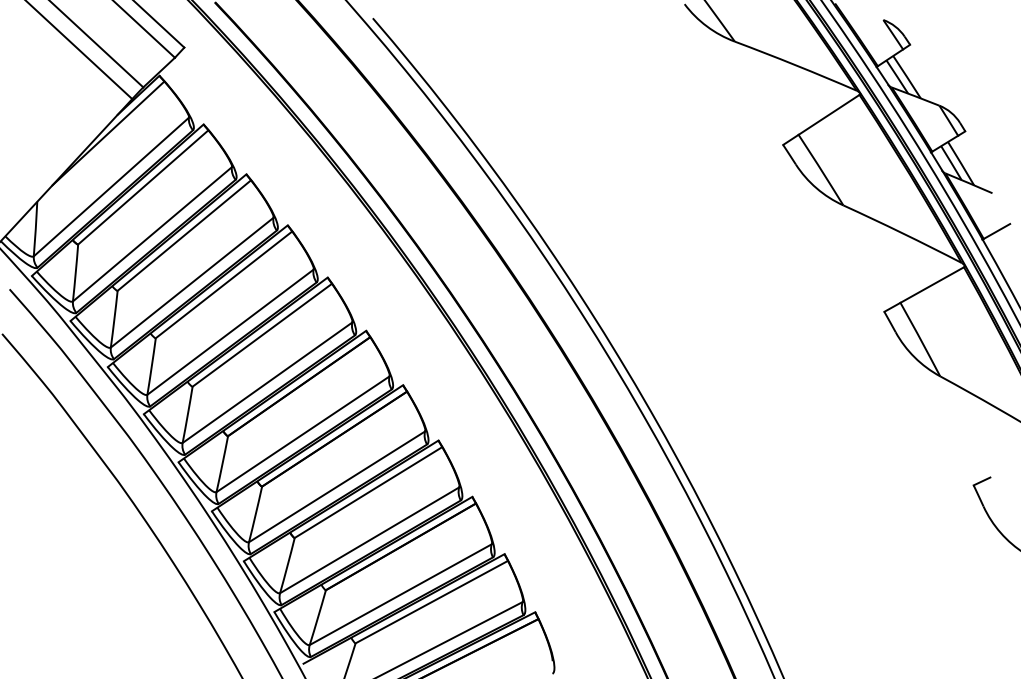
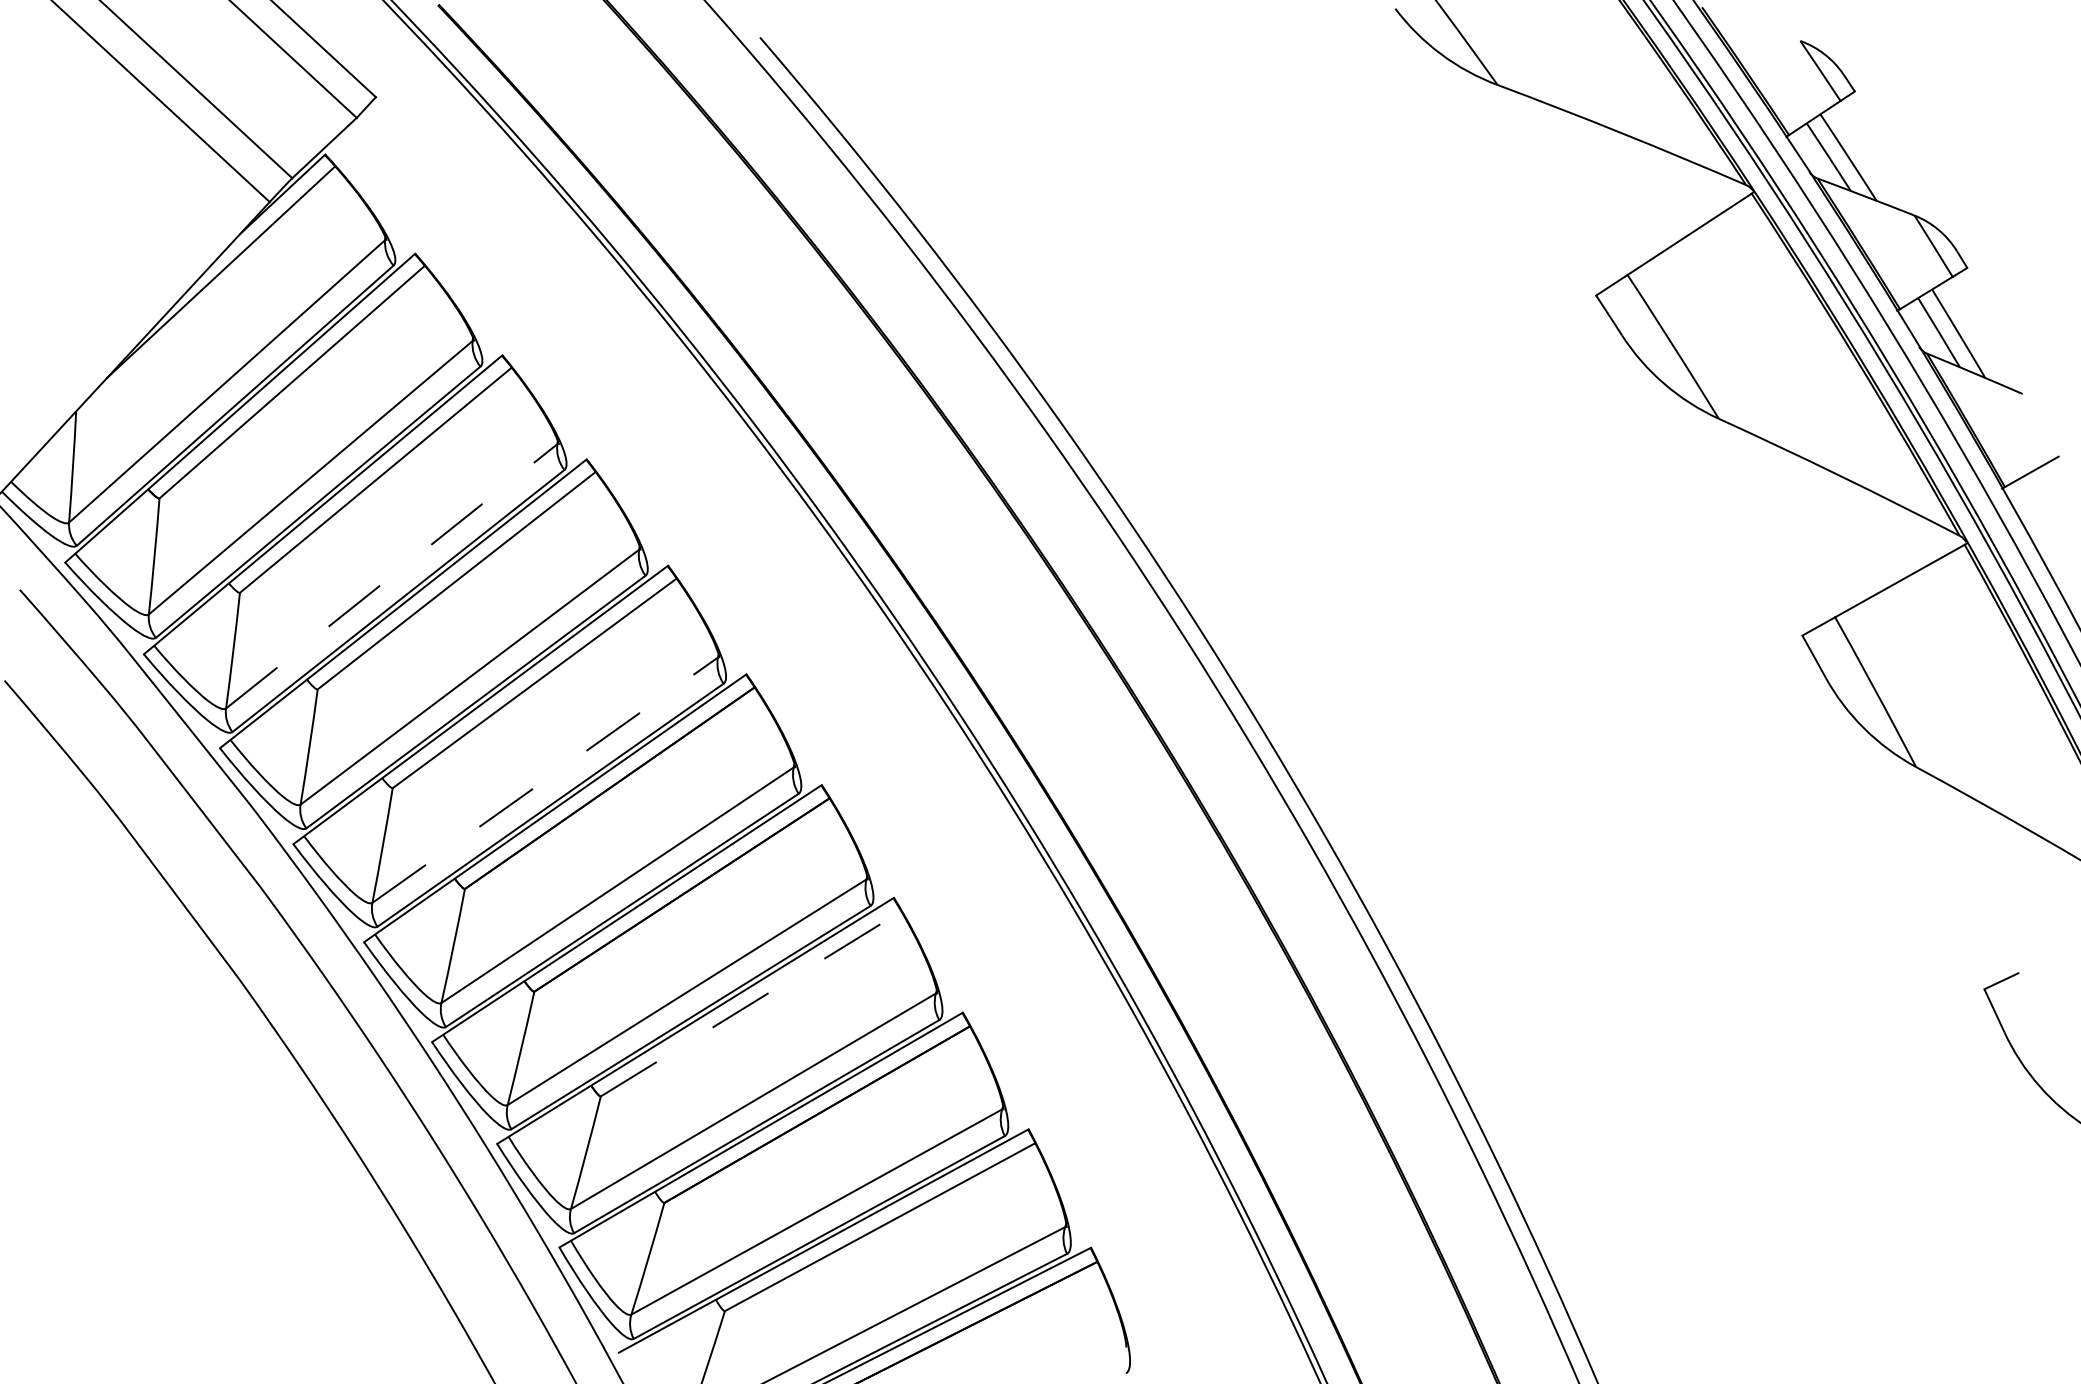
line: (192, 282) -> (392, 575), solid -> dashed
line: (267, 382) -> (545, 779), solid -> dashed
line: (368, 492) -> (751, 1003), solid -> dashed

